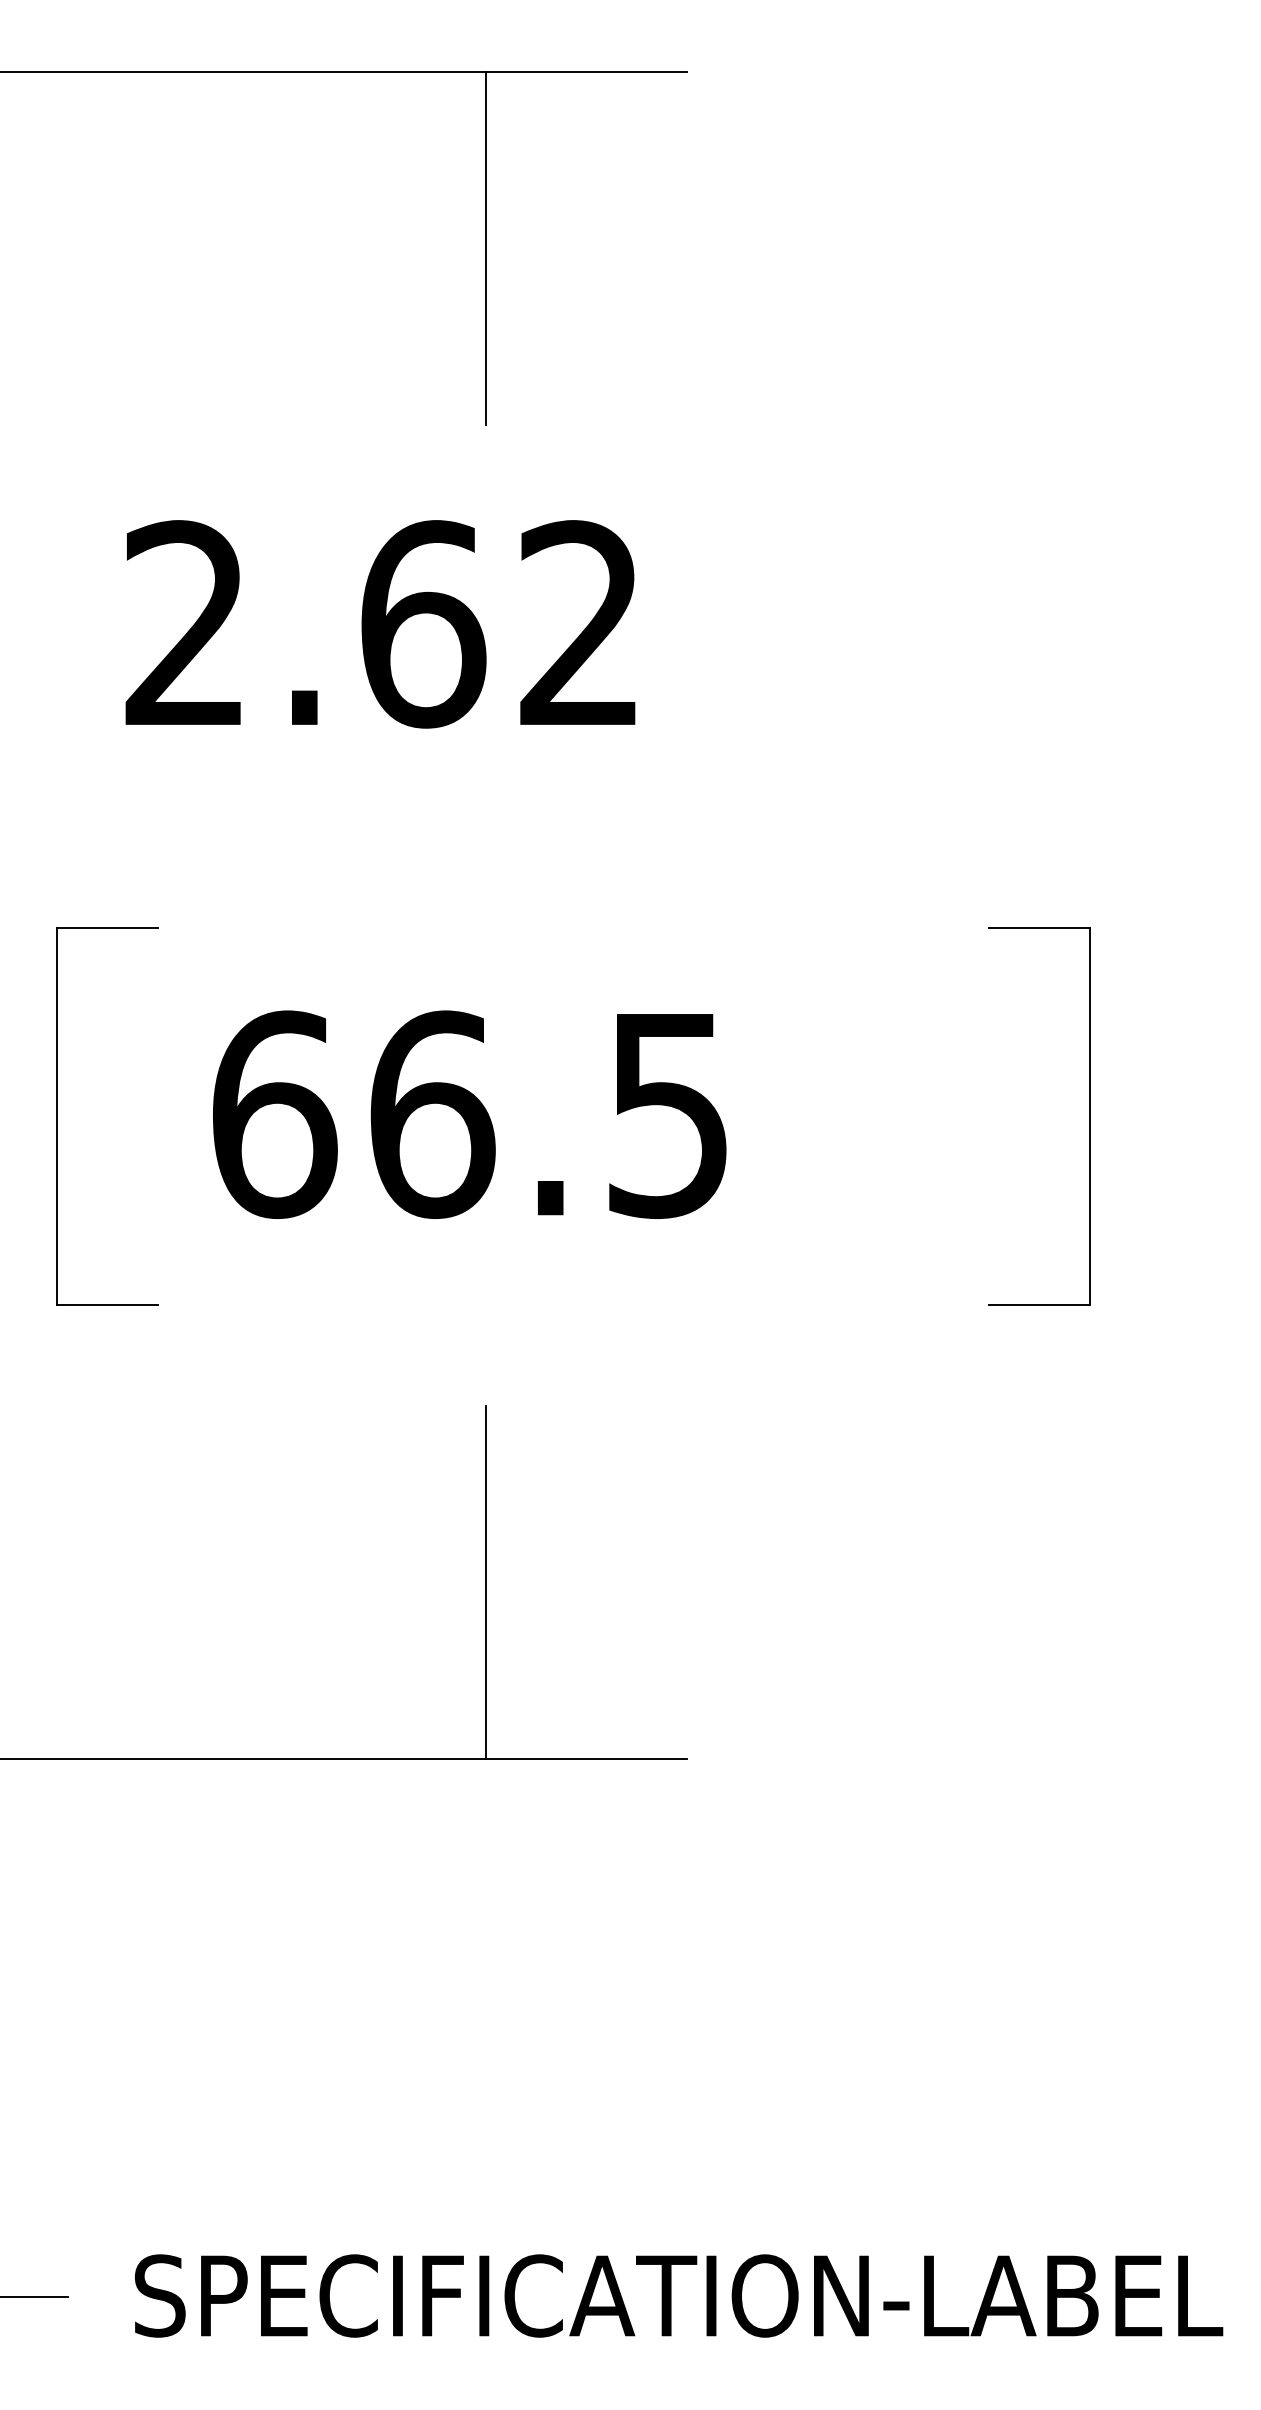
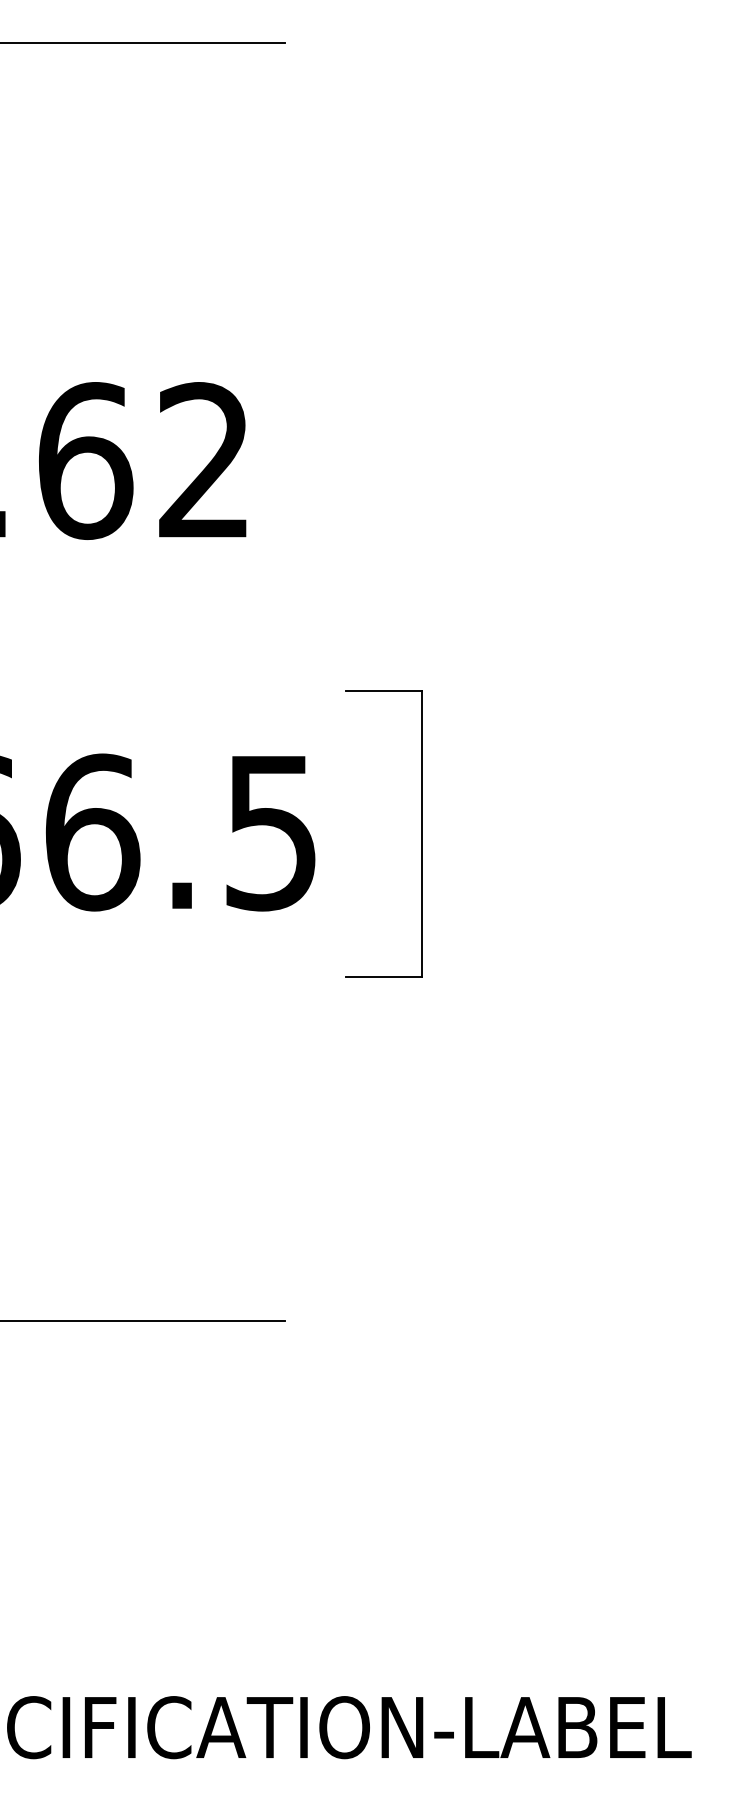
line: (485, 248) -> (132, 176), removed
part: (1089, 1116) -> (422, 833), moved
line: (485, 1581) -> (132, 1186), removed

